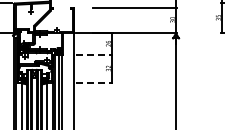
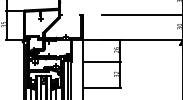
line: (95, 55) -> (103, 61), dashed -> solid
line: (95, 82) -> (103, 88), dashed -> solid

